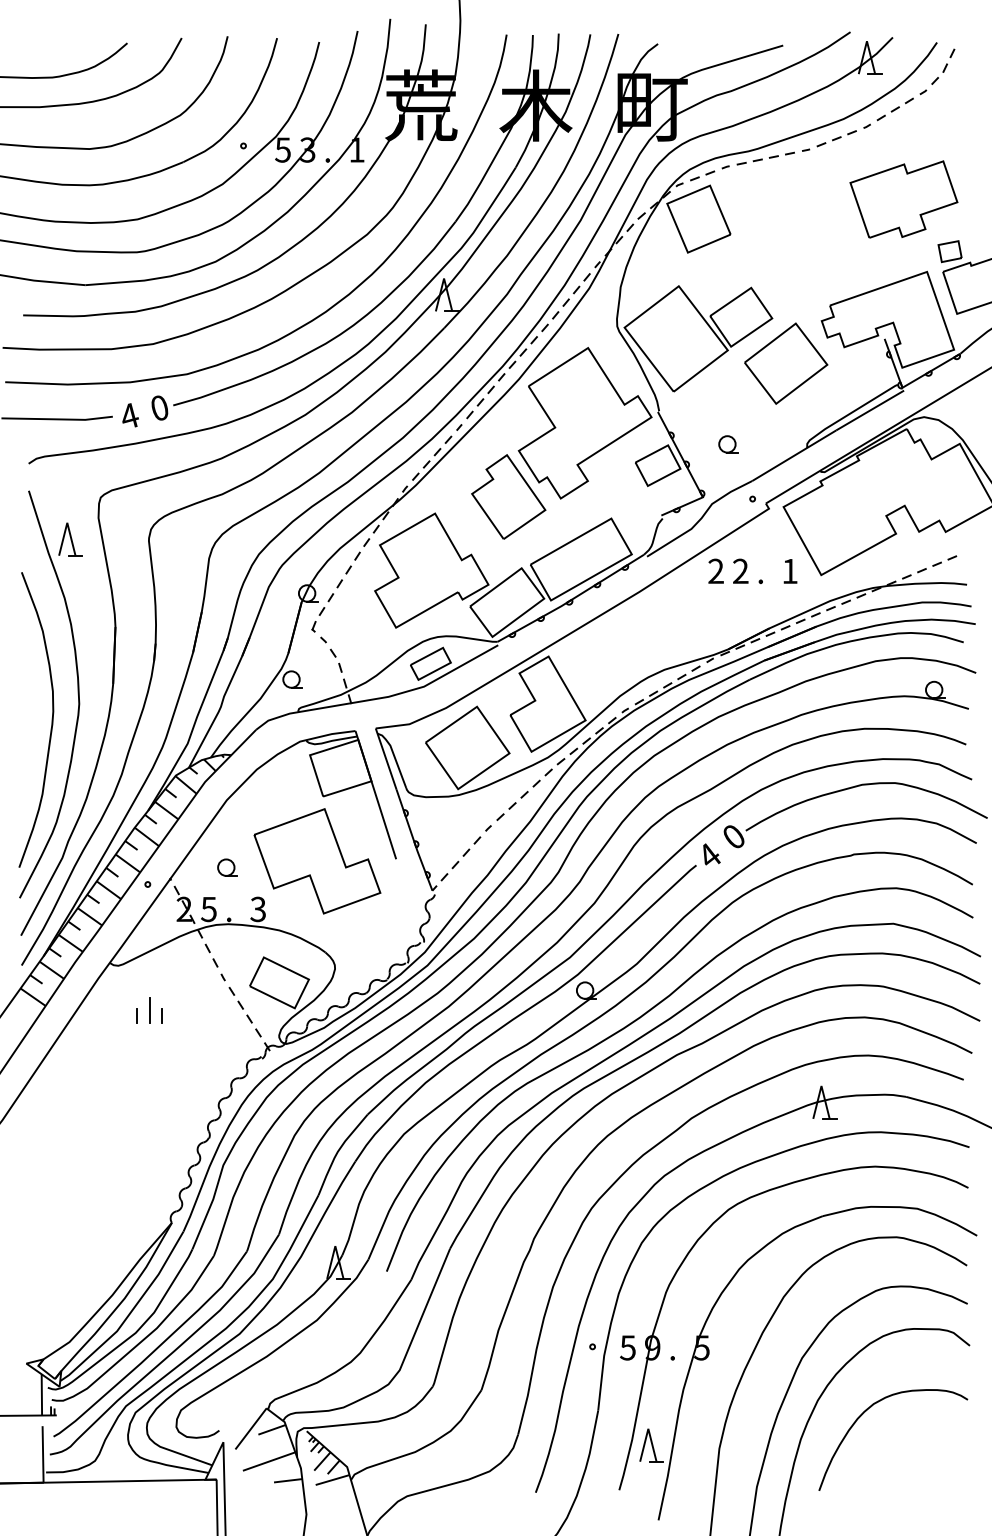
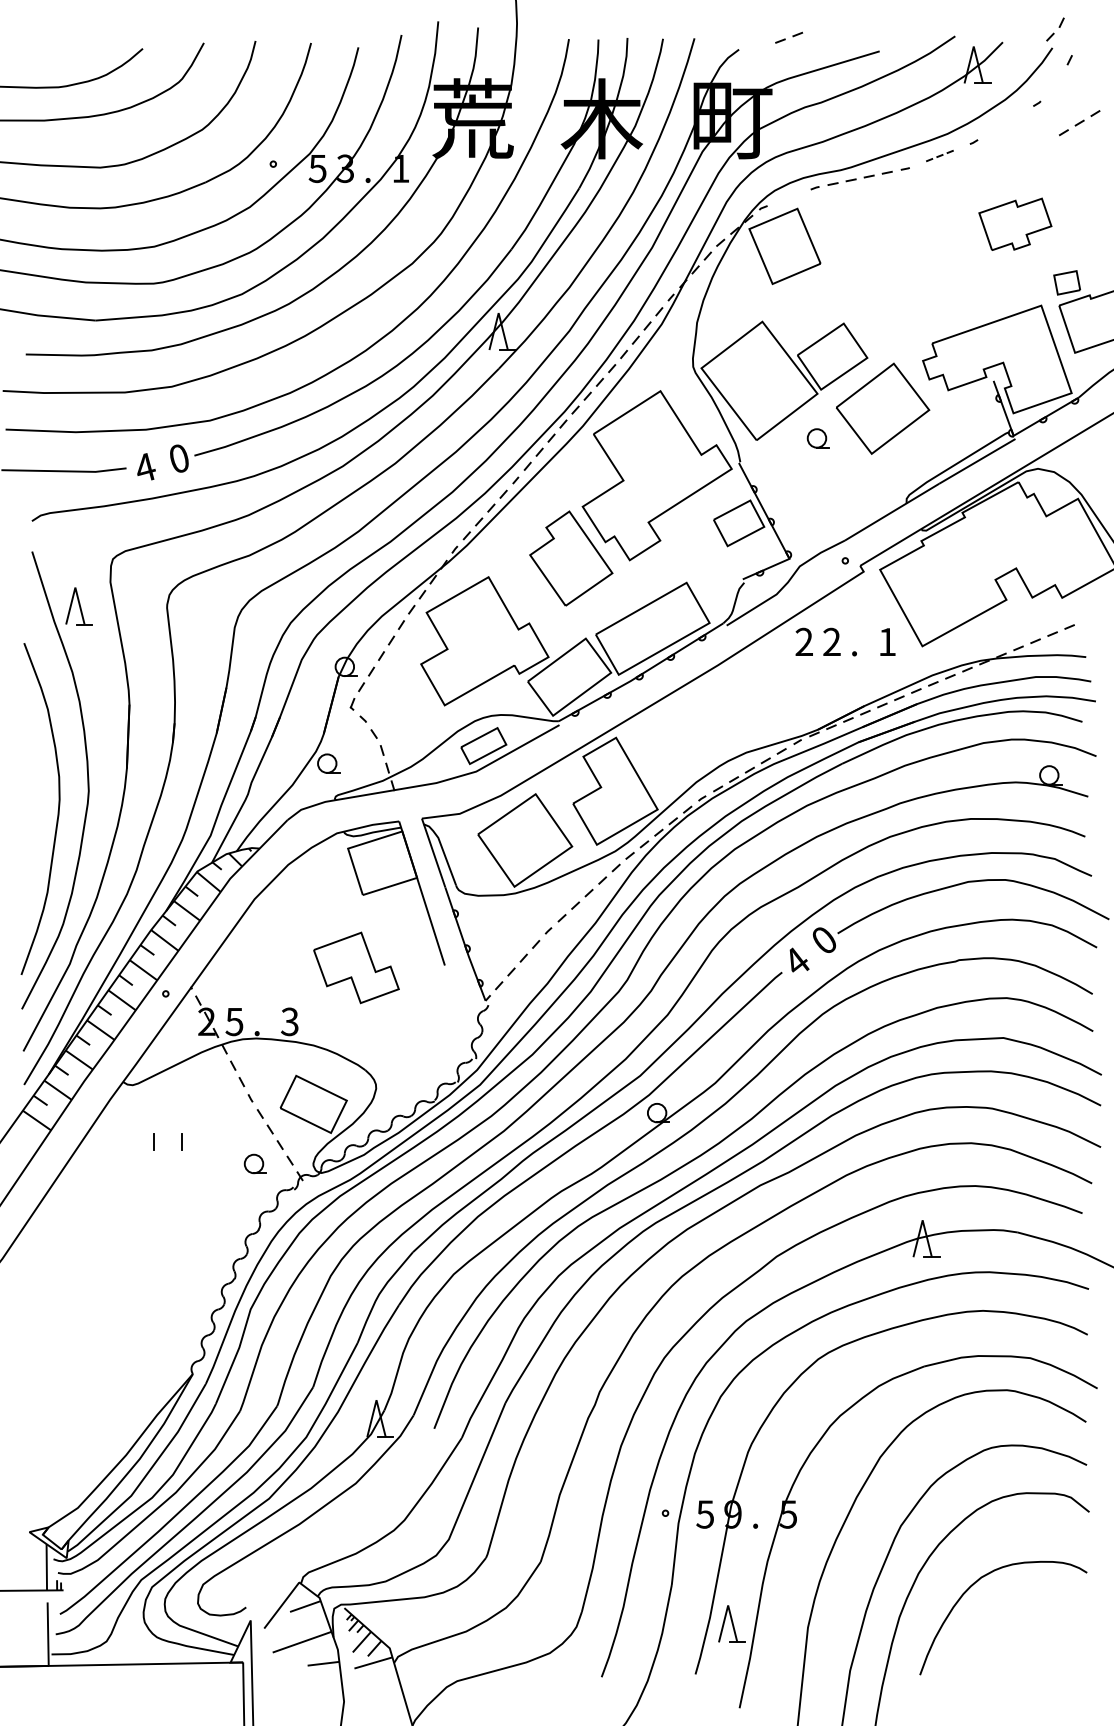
part: (939, 74) -> (1055, 29), moved
part: (895, 109) -> (1079, 123), moved
part: (836, 138) -> (939, 155), size x0.6
part: (702, 175) -> (789, 37), moved
part: (904, 199) -> (1015, 224), size x0.6
part: (727, 444) -> (817, 438), moved
part: (317, 861) -> (356, 967), size x0.6
part: (226, 867) -> (254, 1163), moved
line: (149, 1010) -> (167, 1135), removed

